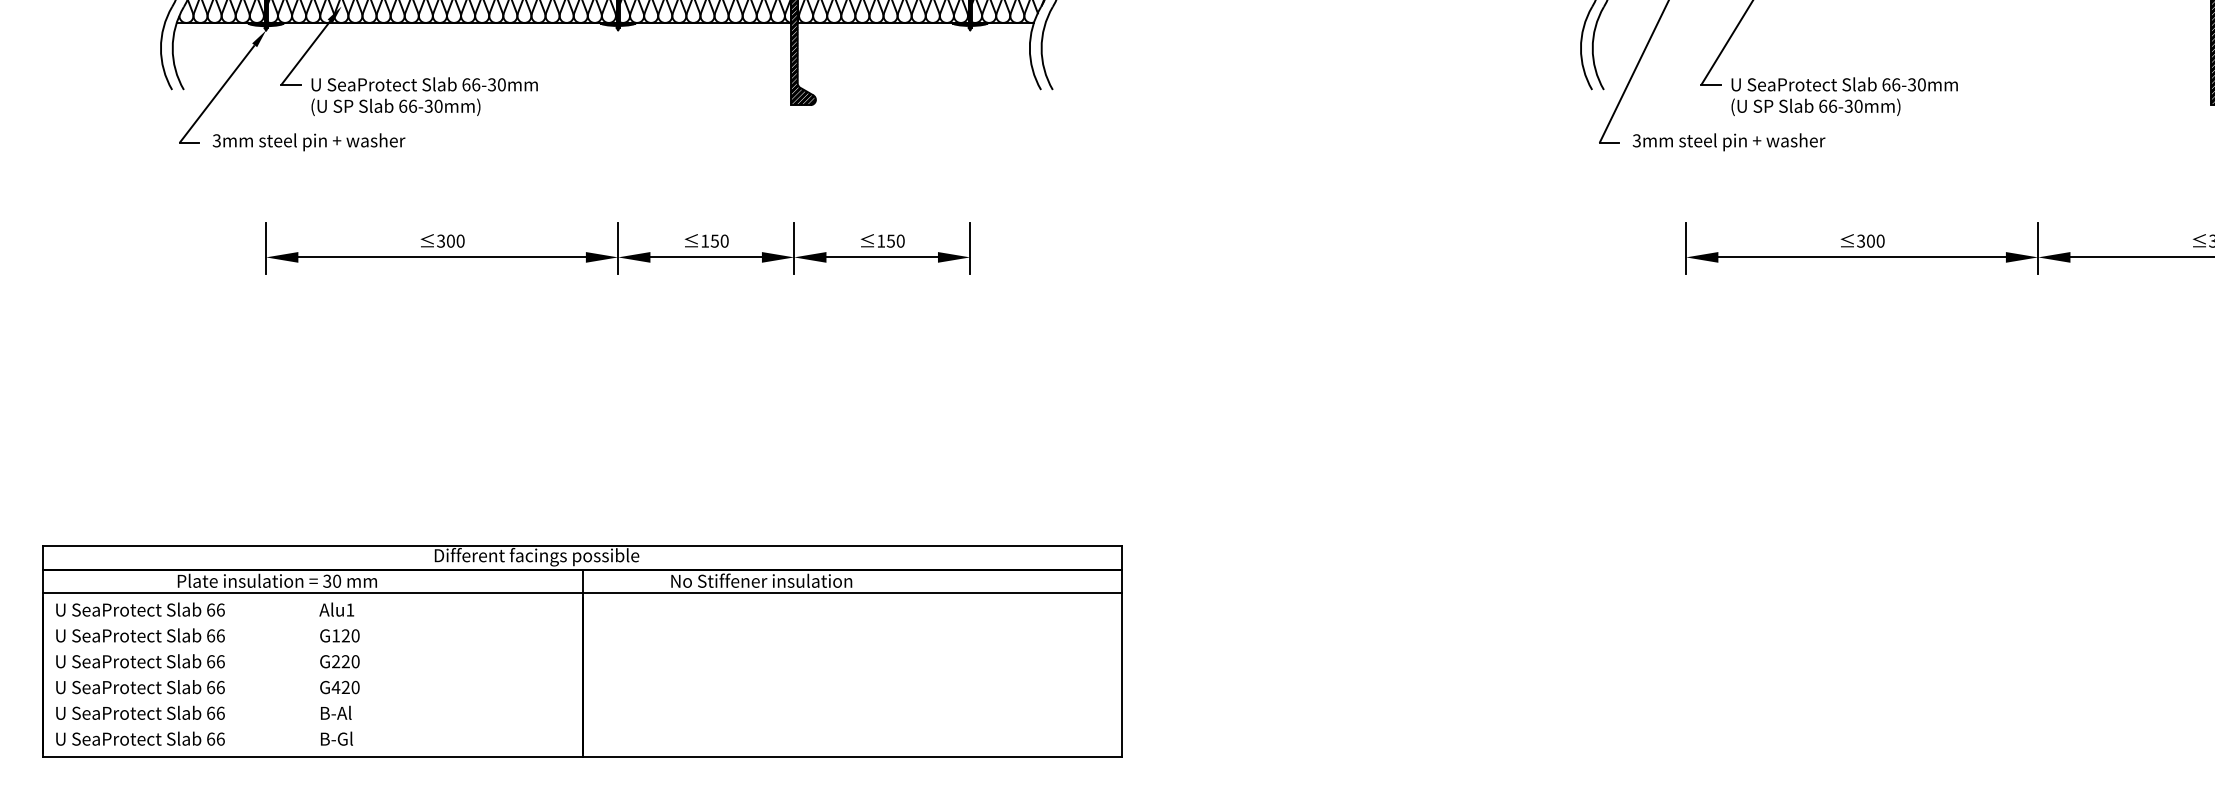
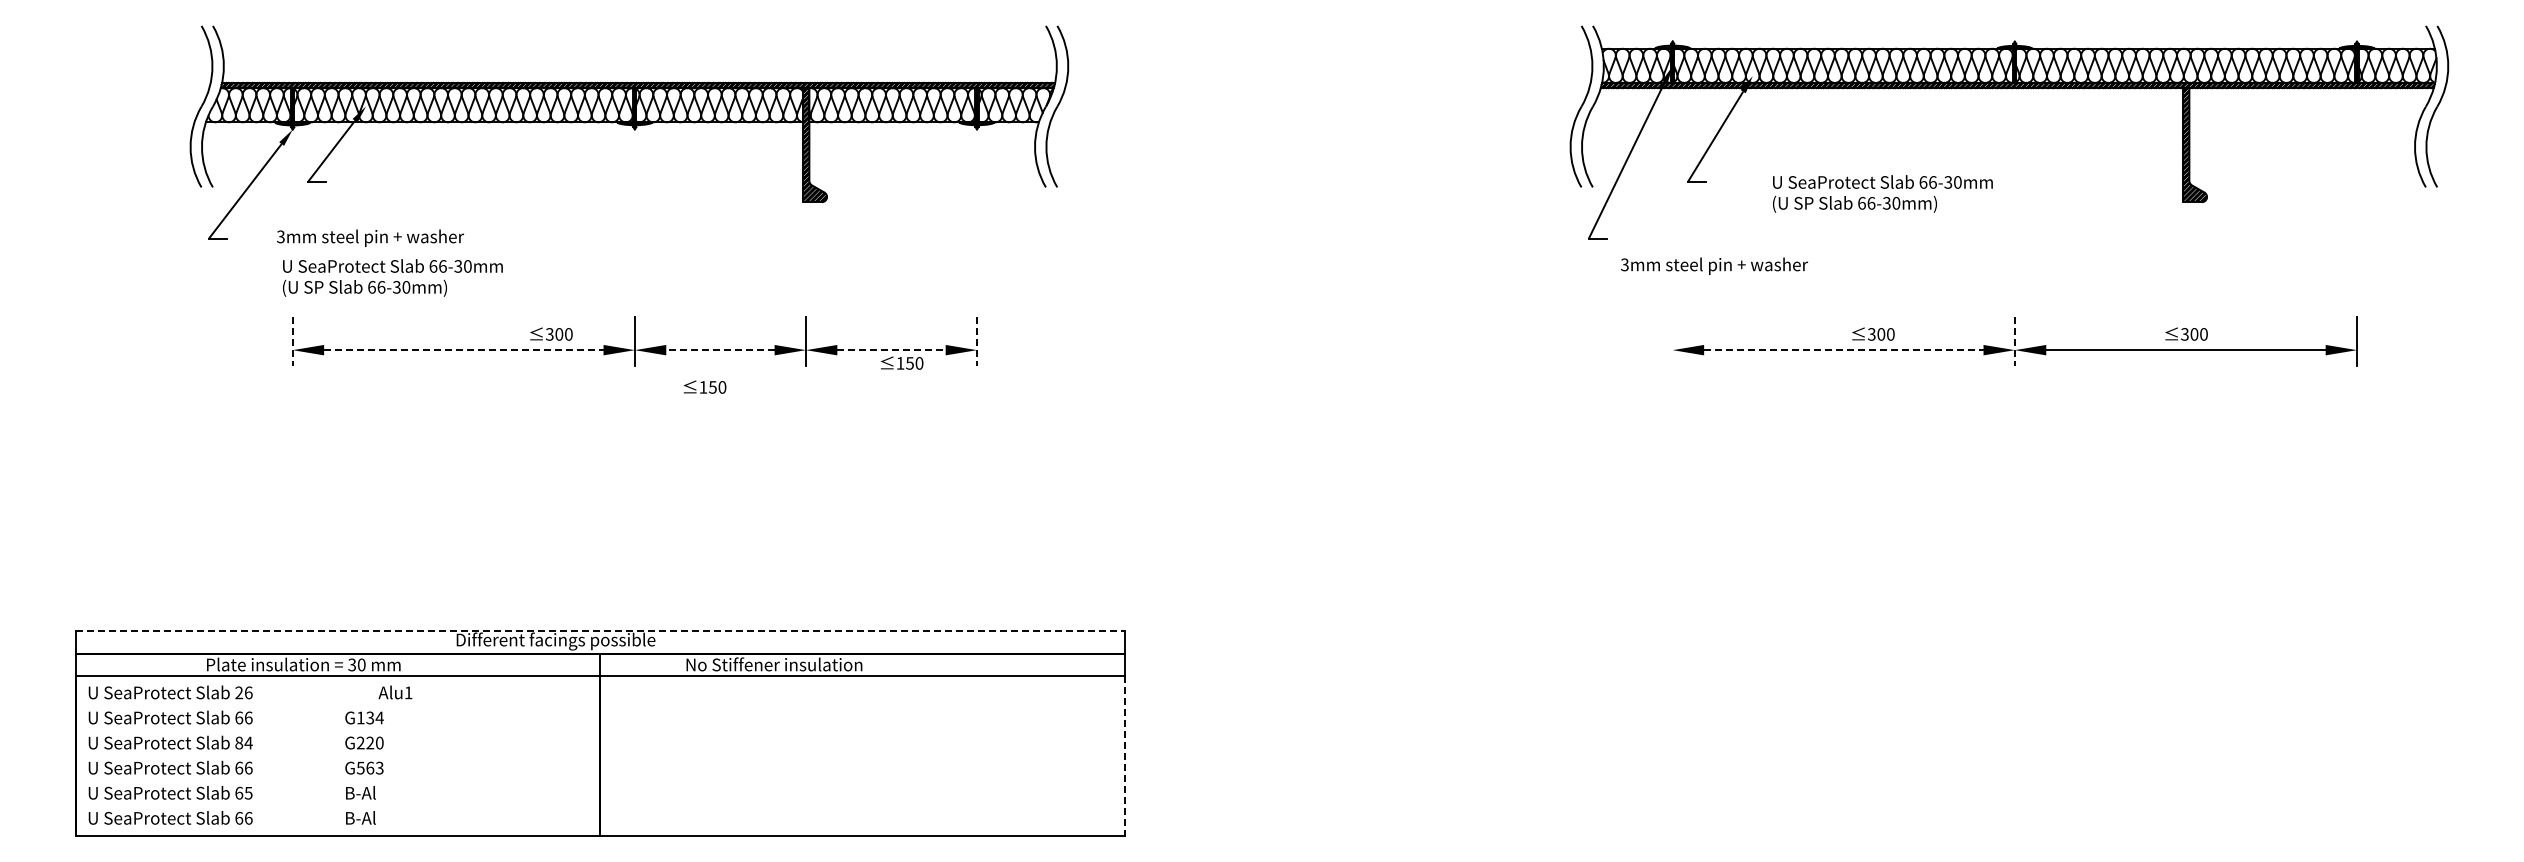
text: (424, 96) -> (392, 277), moved
text: (1844, 96) -> (1882, 193), moved
text: (309, 141) -> (370, 237), moved
text: (1729, 141) -> (1714, 265), moved
text: (442, 240) -> (551, 333), moved
text: (706, 240) -> (704, 386), moved
text: (882, 240) -> (901, 362), moved
text: (1862, 240) -> (1873, 333), moved
line: (1685, 248) -> (1672, 341), removed
line: (265, 249) -> (292, 342), solid -> dashed
line: (970, 249) -> (977, 342), solid -> dashed
line: (2037, 249) -> (2014, 342), solid -> dashed
line: (441, 257) -> (463, 350), solid -> dashed
line: (705, 257) -> (719, 350), solid -> dashed
line: (883, 257) -> (892, 350), solid -> dashed
line: (1861, 257) -> (1843, 350), solid -> dashed
line: (582, 545) -> (600, 630), solid -> dashed
text: (211, 609) -> (239, 692), 66 -> 26
text: (336, 609) -> (395, 692), moved
text: (350, 635) -> (374, 717), G120 -> G134
text: (215, 661) -> (243, 742), 66 -> 84
line: (1121, 675) -> (1124, 756), solid -> dashed
text: (345, 686) -> (369, 767), G420 -> G563
text: (220, 712) -> (248, 792), 66 -> 65
text: (345, 738) -> (369, 817), B-Gl -> B-Al

